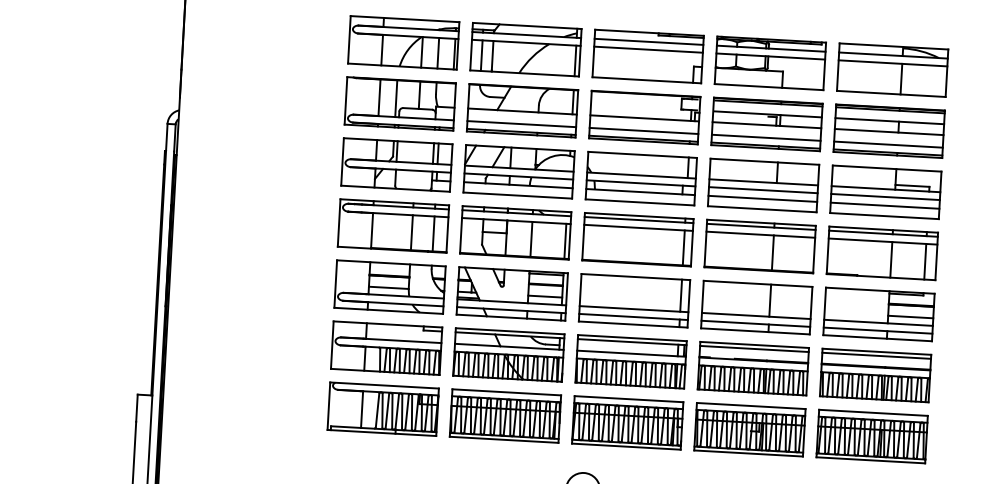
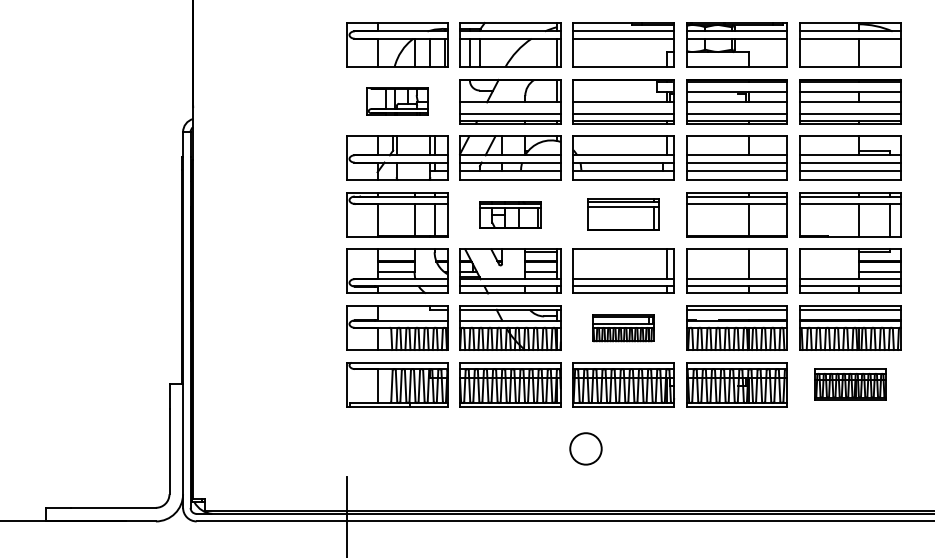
part: (400, 103) -> (397, 101), size x0.6
part: (515, 232) -> (510, 214), size x0.6
part: (637, 239) -> (623, 214), size x0.7
part: (630, 361) -> (623, 327), size x0.6
part: (872, 436) -> (850, 384), size x0.7

